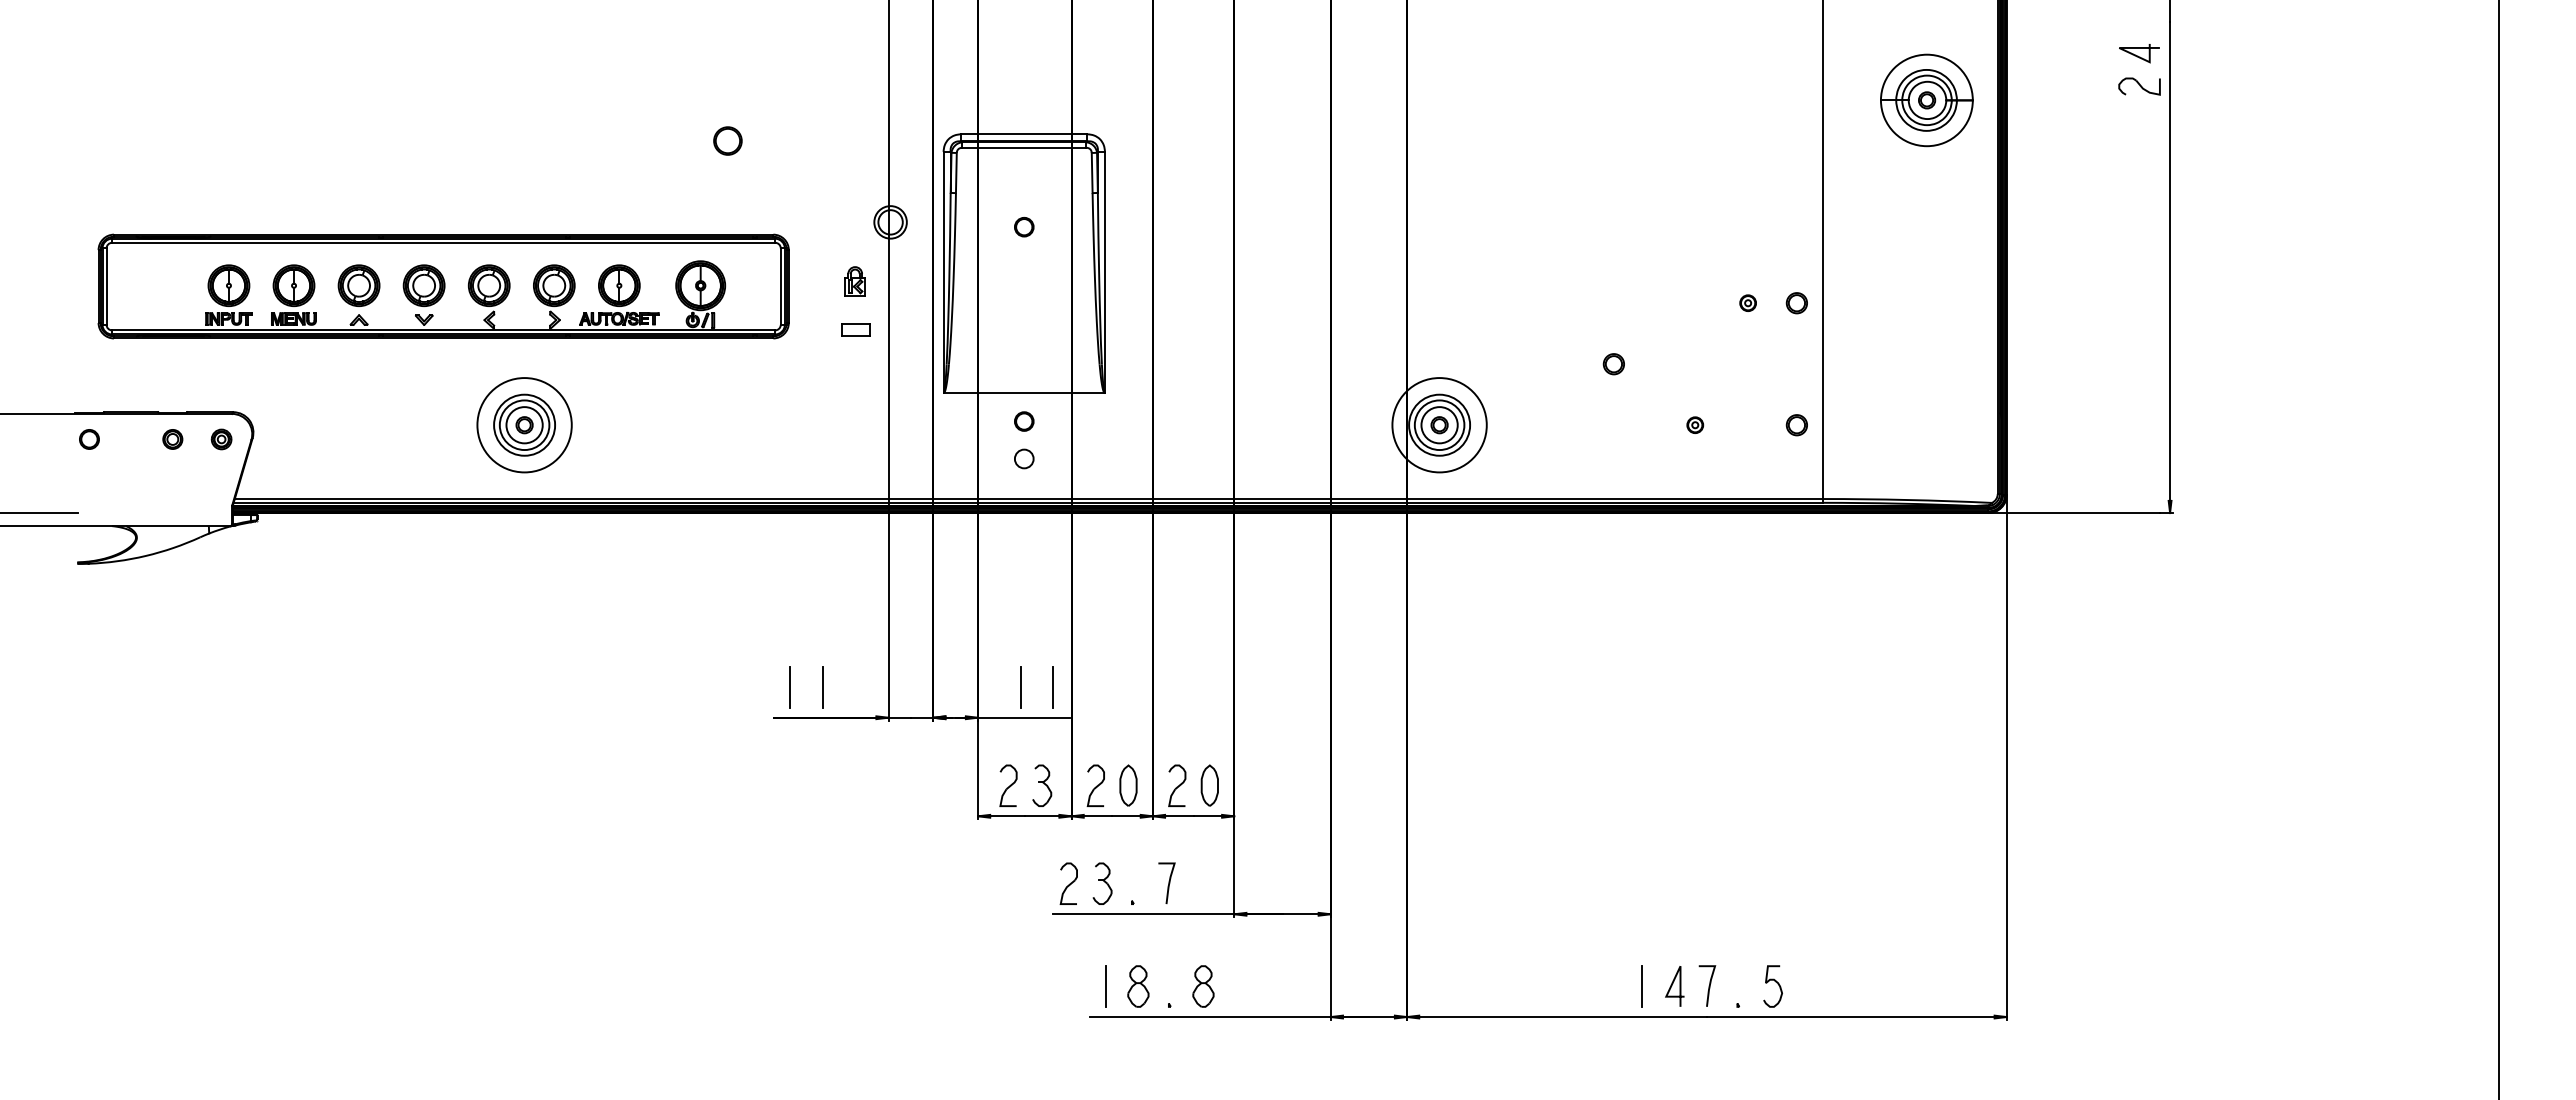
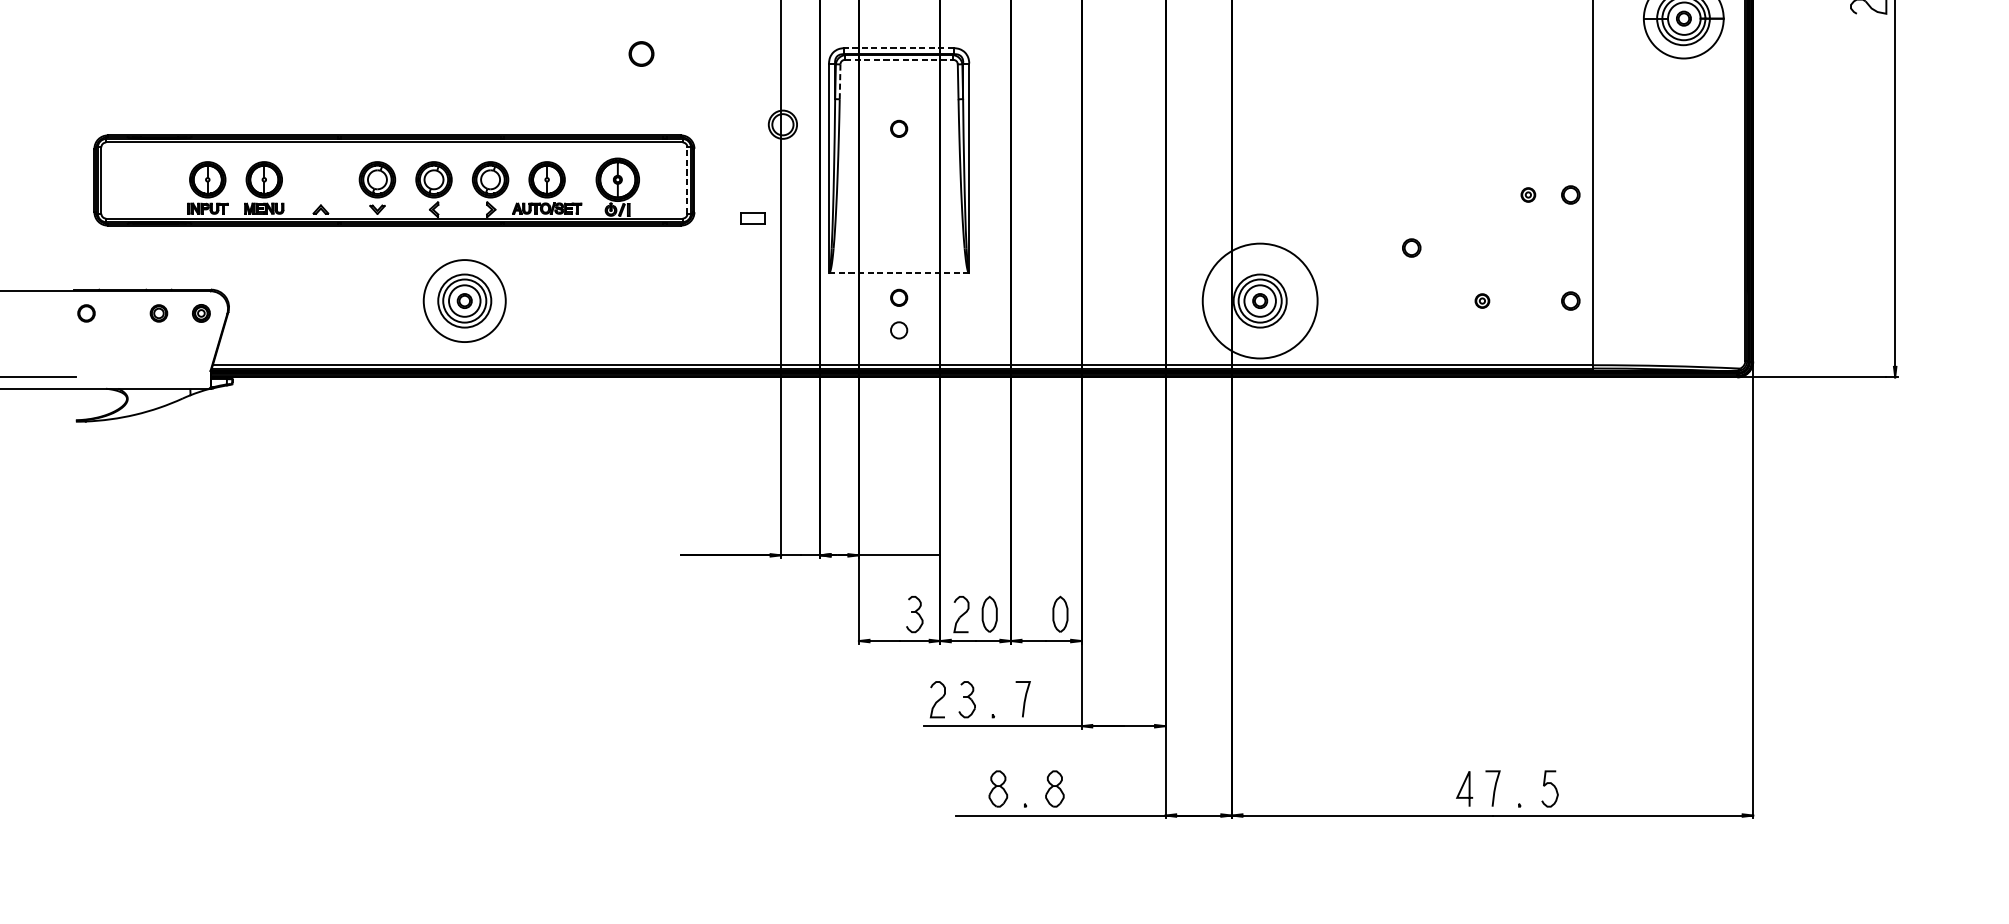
line: (1023, 134) -> (898, 48), solid -> dashed
line: (1024, 147) -> (899, 59), solid -> dashed
line: (956, 172) -> (840, 81), solid -> dashed
part: (854, 281) -> (751, 176), removed
part: (358, 285) -> (320, 179), removed
line: (780, 286) -> (687, 180), solid -> dashed
line: (1024, 393) -> (899, 273), solid -> dashed
circle: (1439, 425) -> (1260, 301), size x1.4
line: (790, 686) -> (695, 528), removed
line: (822, 686) -> (723, 528), removed
line: (1020, 686) -> (895, 528), removed
line: (1053, 686) -> (924, 528), removed
part: (1008, 785) -> (885, 614), removed
part: (1177, 785) -> (1032, 614), removed
line: (1105, 986) -> (969, 788), removed
line: (1641, 986) -> (1435, 788), removed

